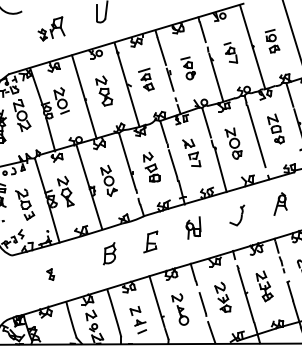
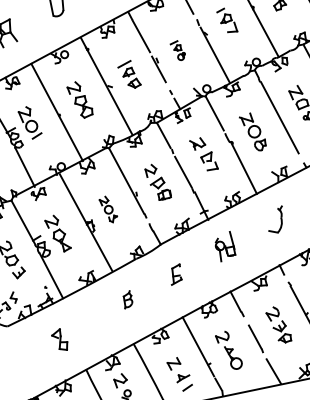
part: (187, 68) -> (177, 51), size x0.7
part: (108, 180) -> (107, 209), size x0.7
part: (150, 241) -> (175, 274), size x0.7
part: (109, 253) -> (127, 299), size x0.6
part: (50, 274) -> (59, 340), size x1.6

